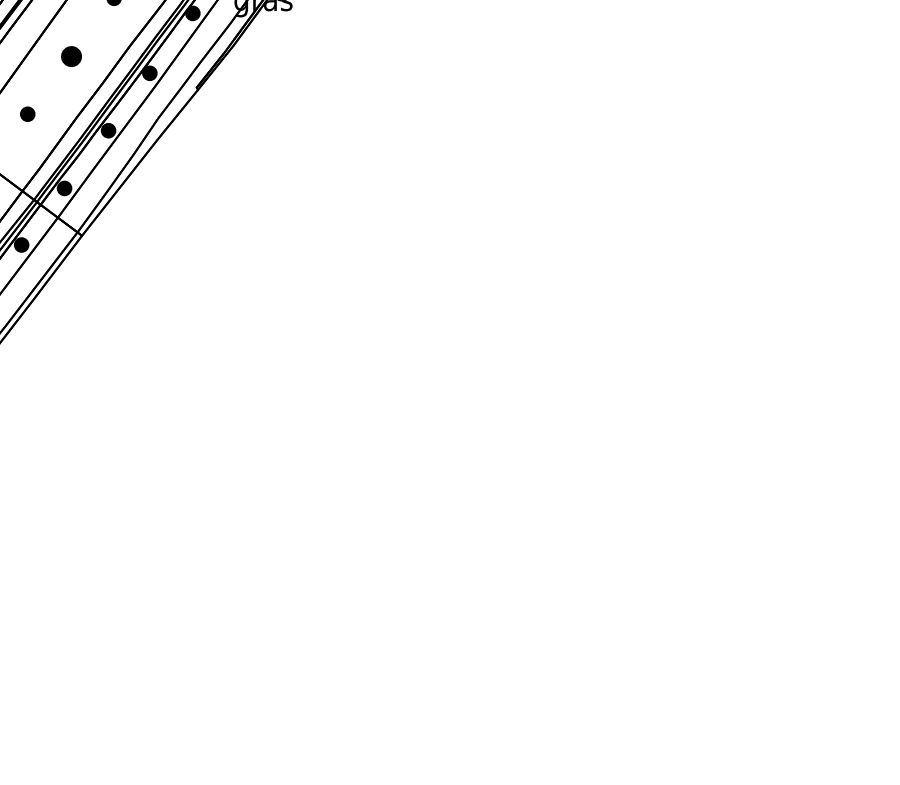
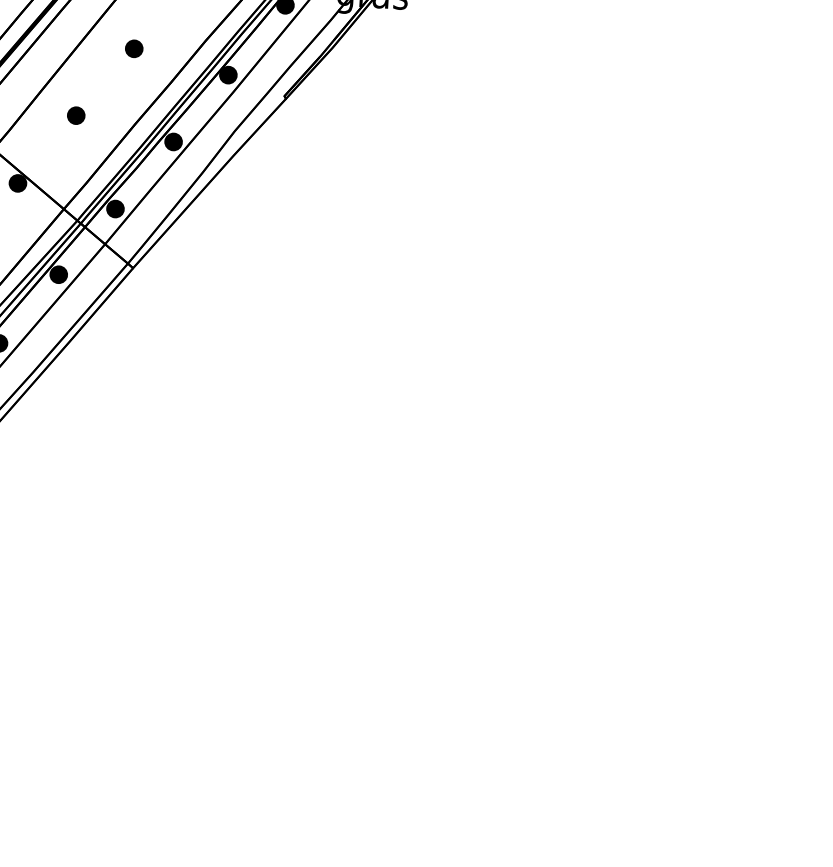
part: (71, 56) -> (134, 48), size x0.71

